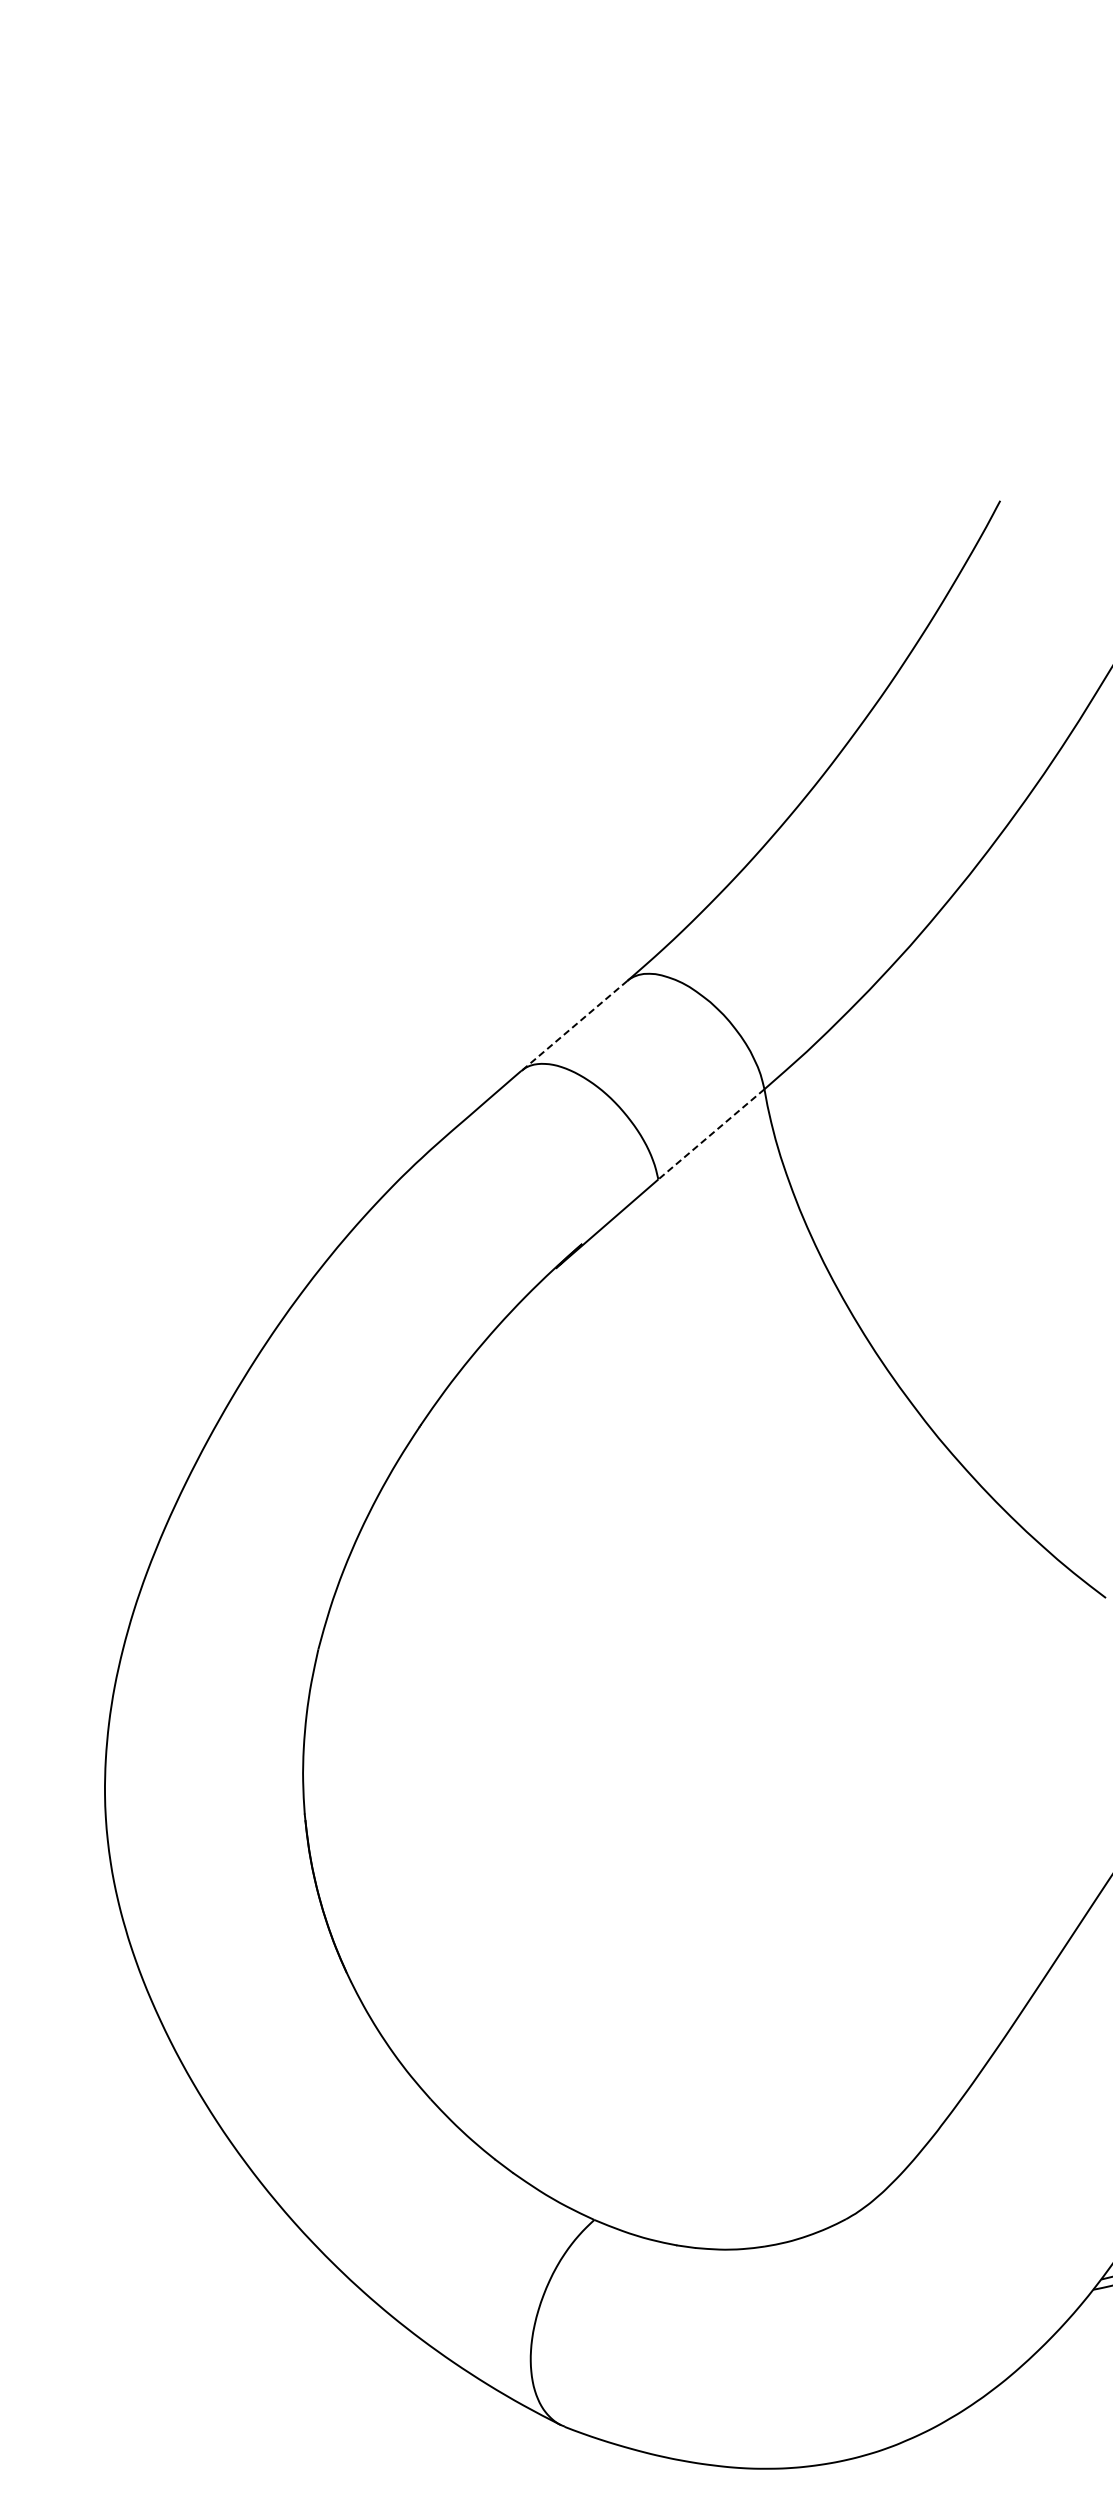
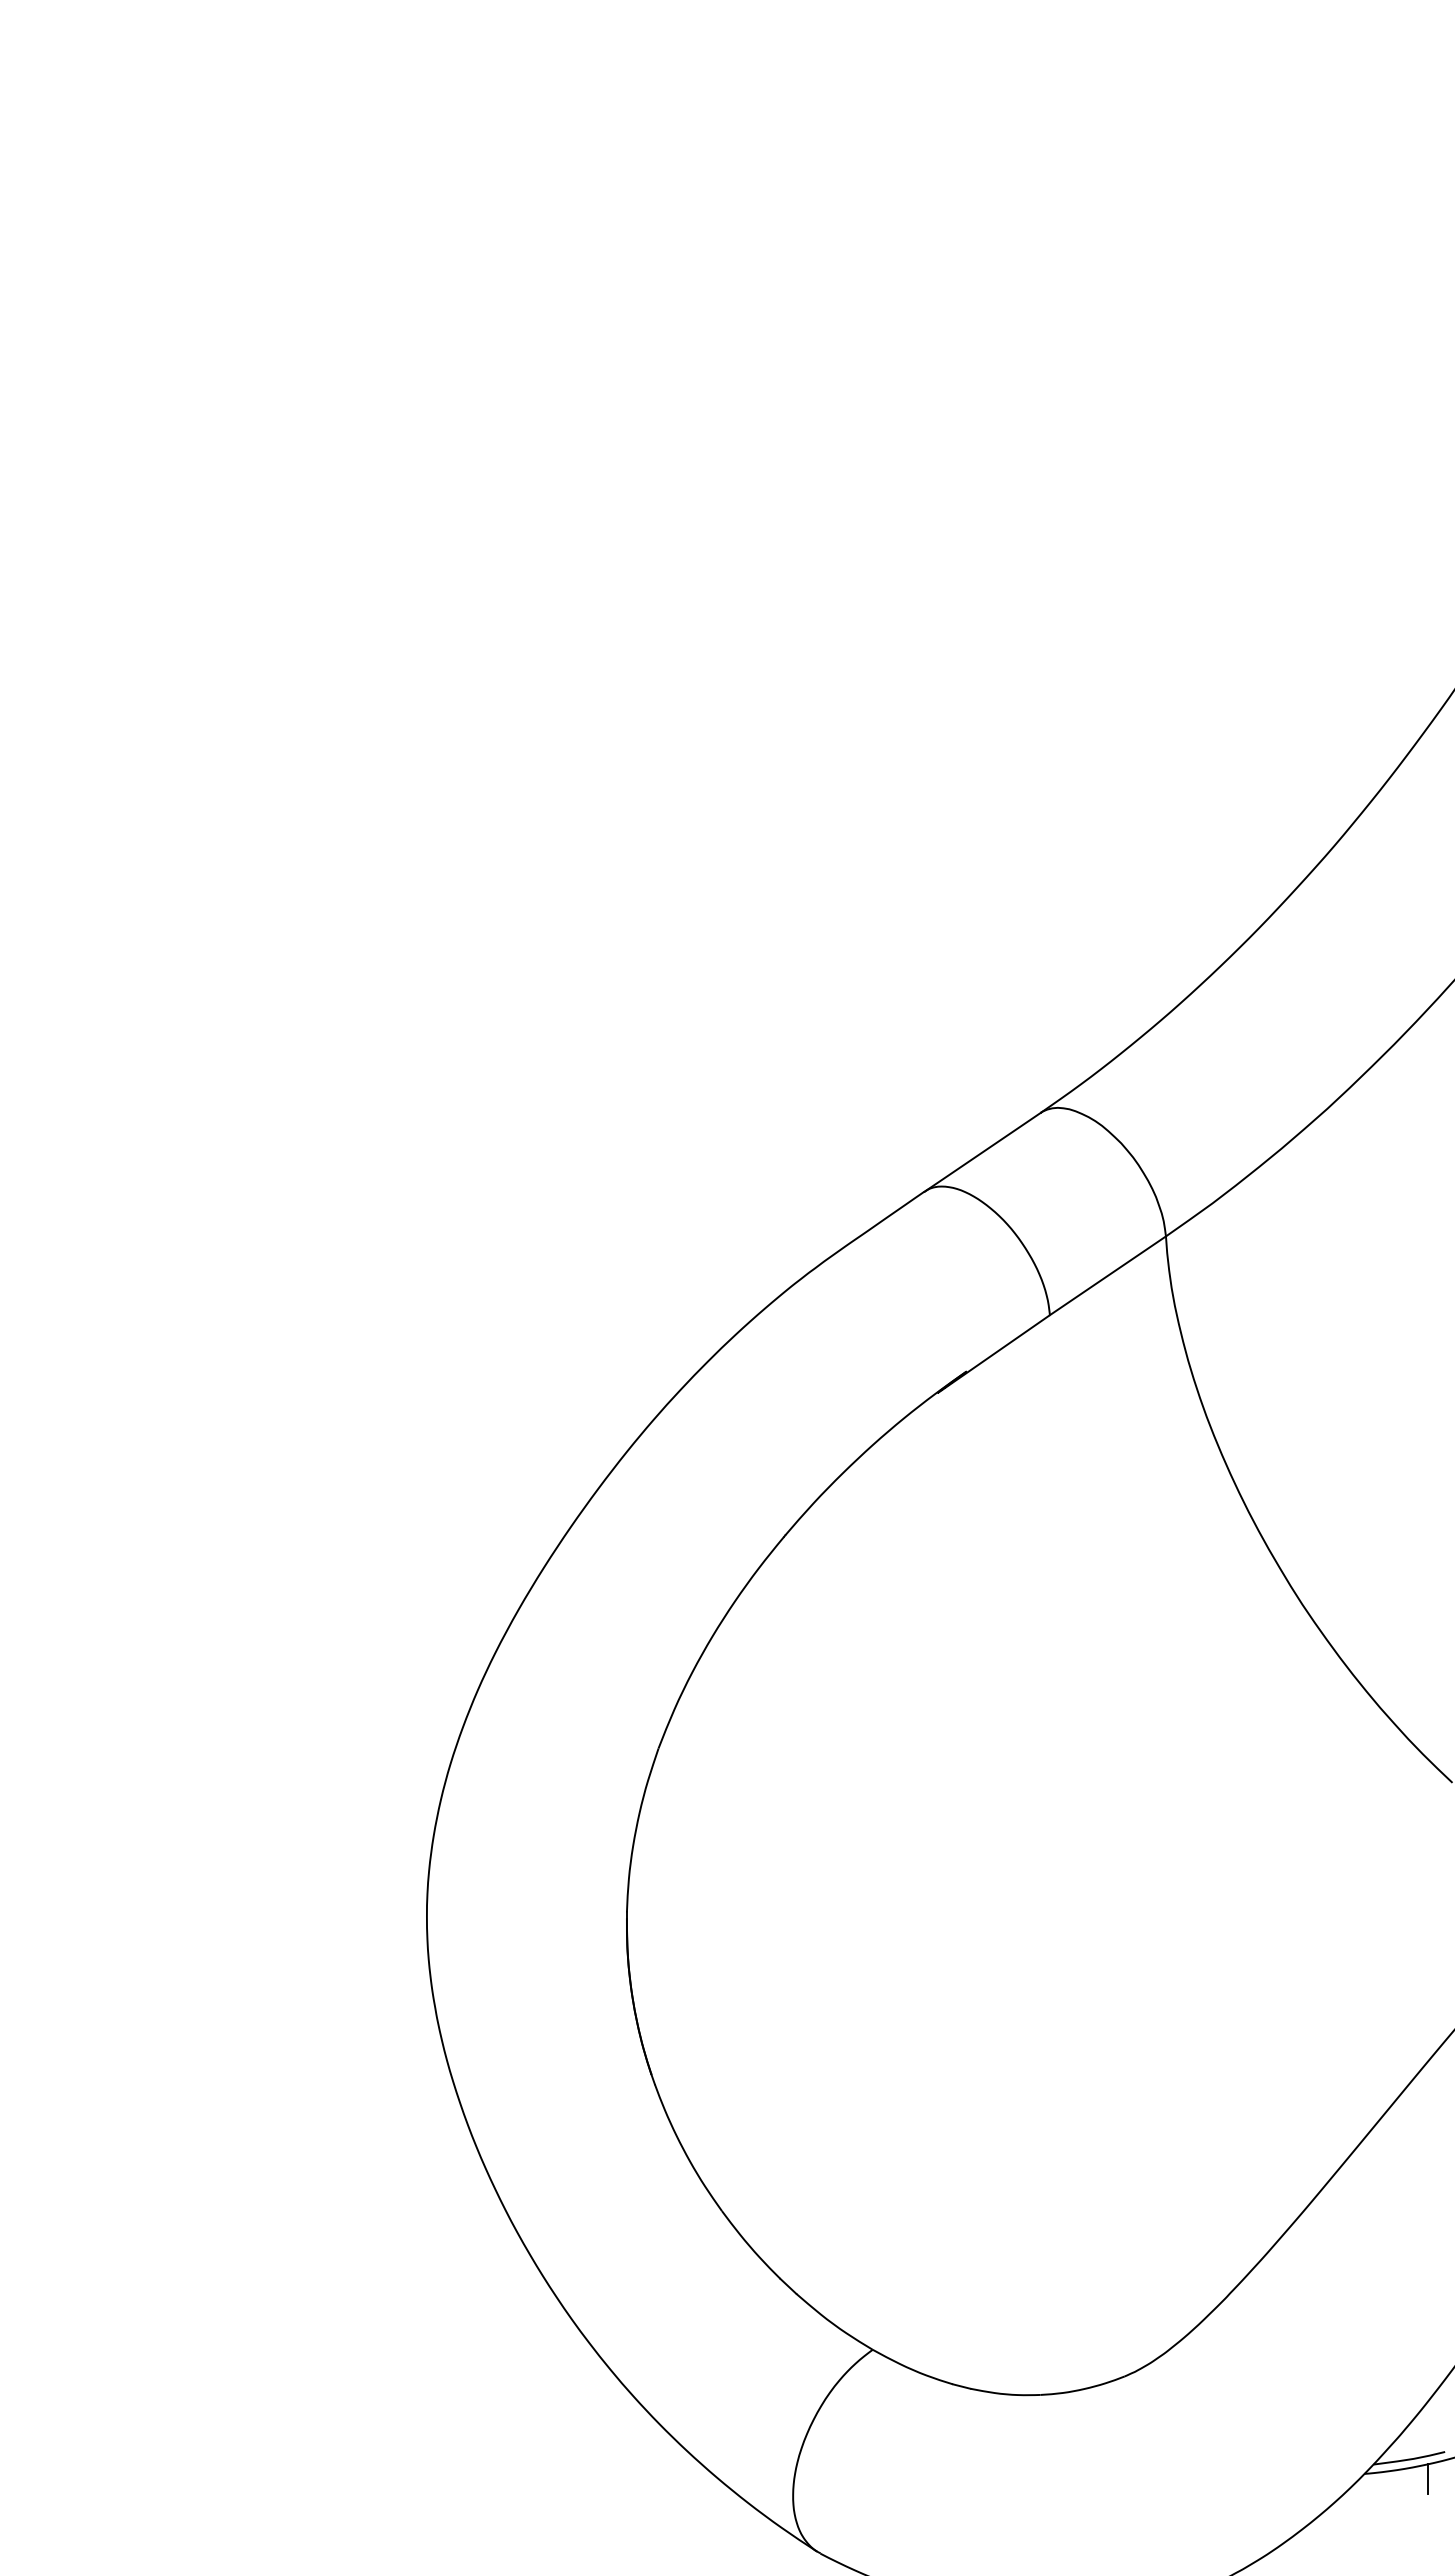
line: (574, 1026) -> (982, 1152), dashed -> solid
line: (711, 1135) -> (1107, 1276), dashed -> solid

